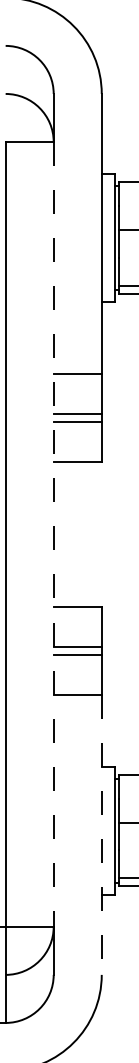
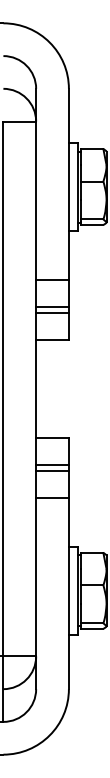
line: (54, 535) -> (36, 389), dashed -> solid
line: (101, 834) -> (68, 593), dashed -> solid

